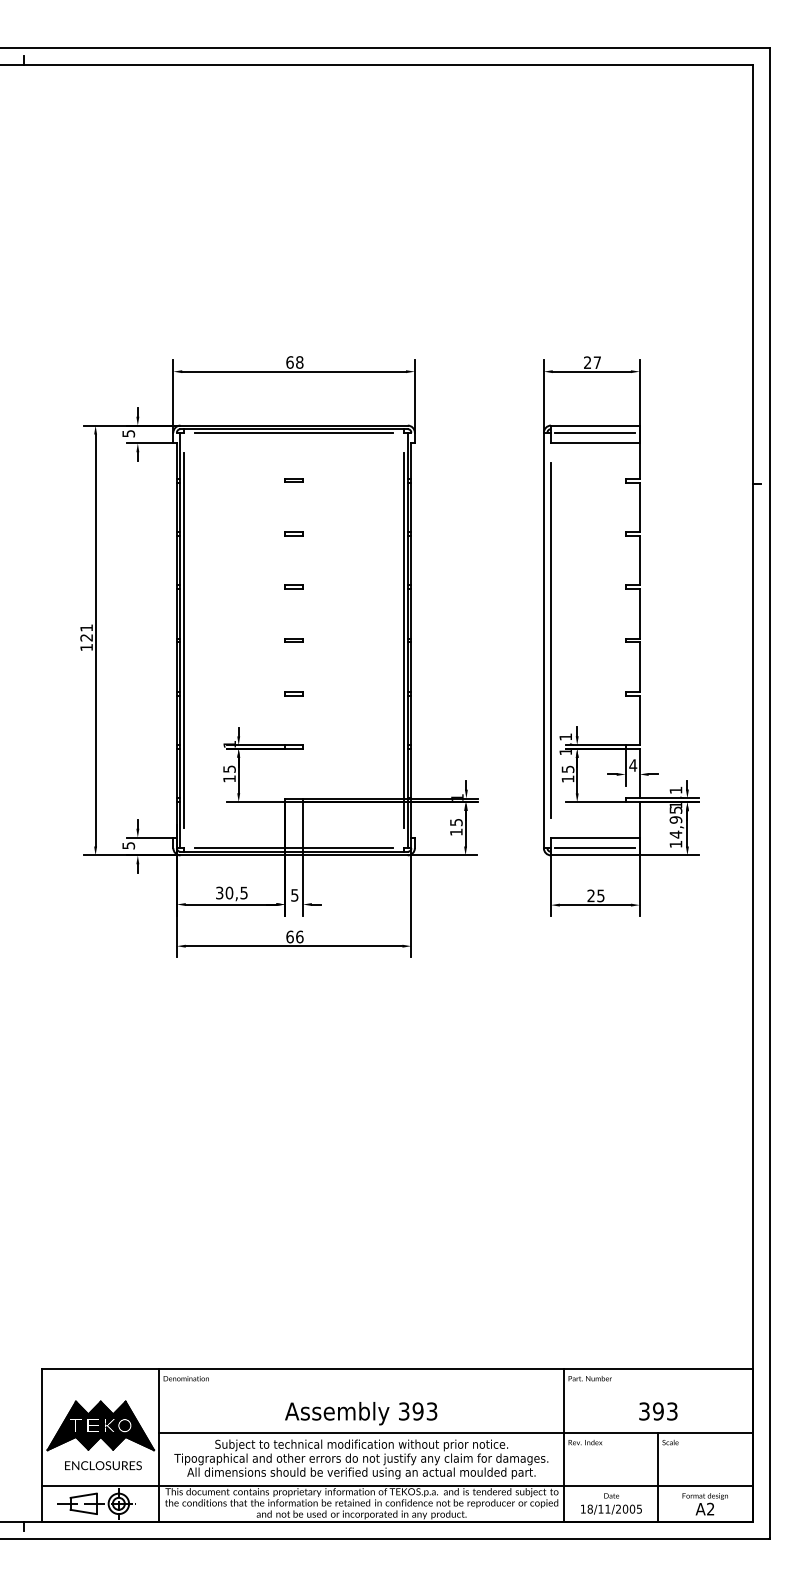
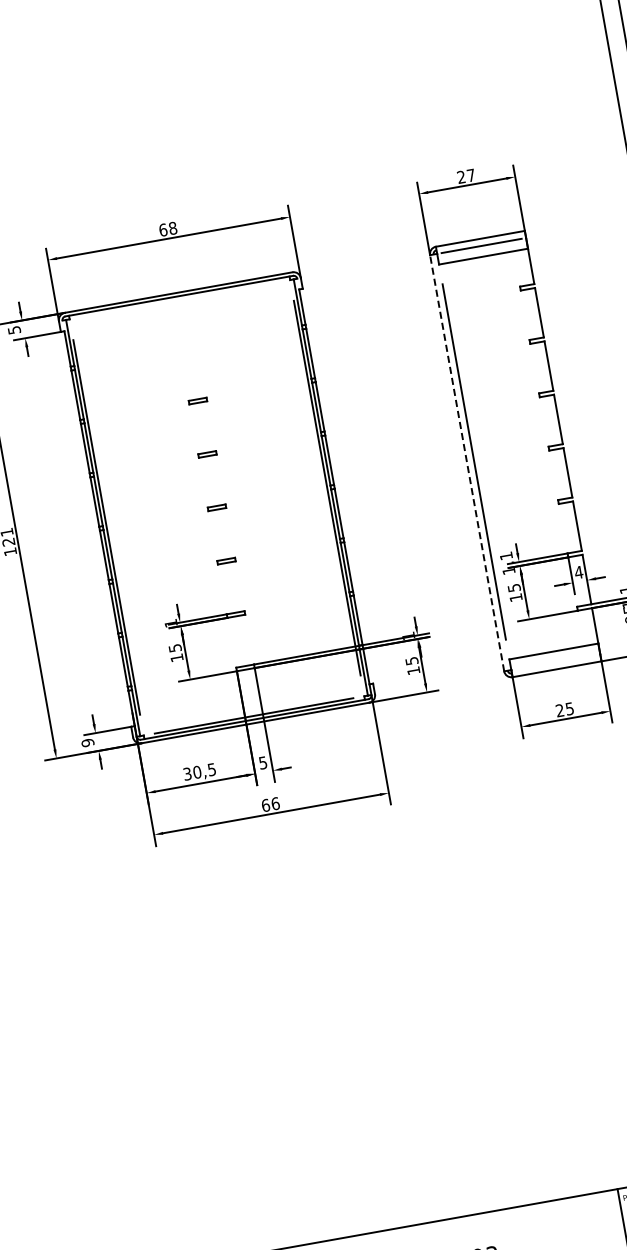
line: (294, 432) -> (180, 299), removed
line: (293, 479) -> (187, 346), removed
line: (543, 640) -> (466, 463), solid -> dashed
text: (128, 845) -> (87, 742), 5 -> 9
line: (595, 848) -> (555, 662), removed

